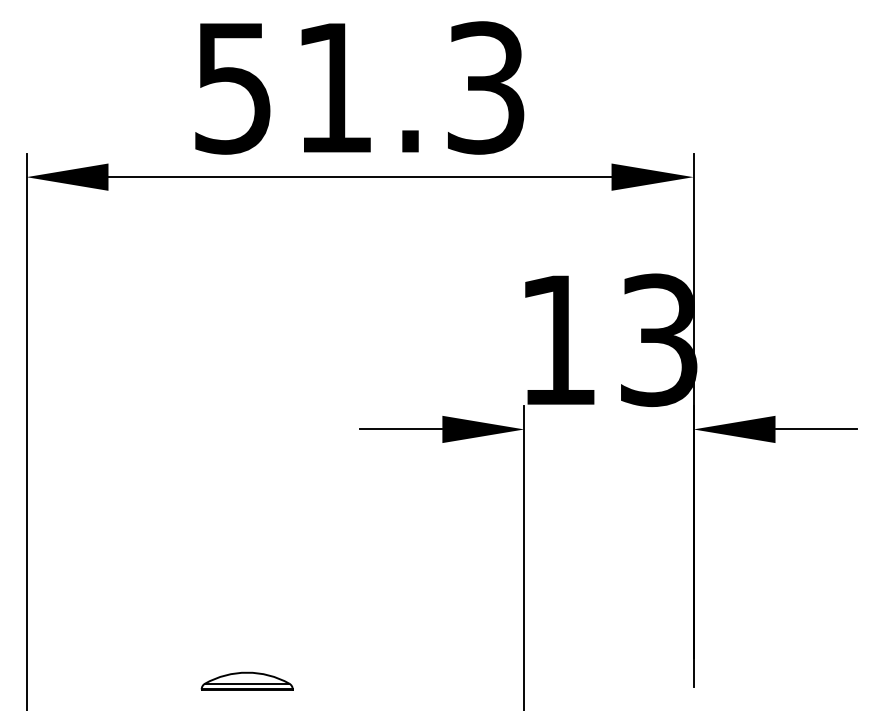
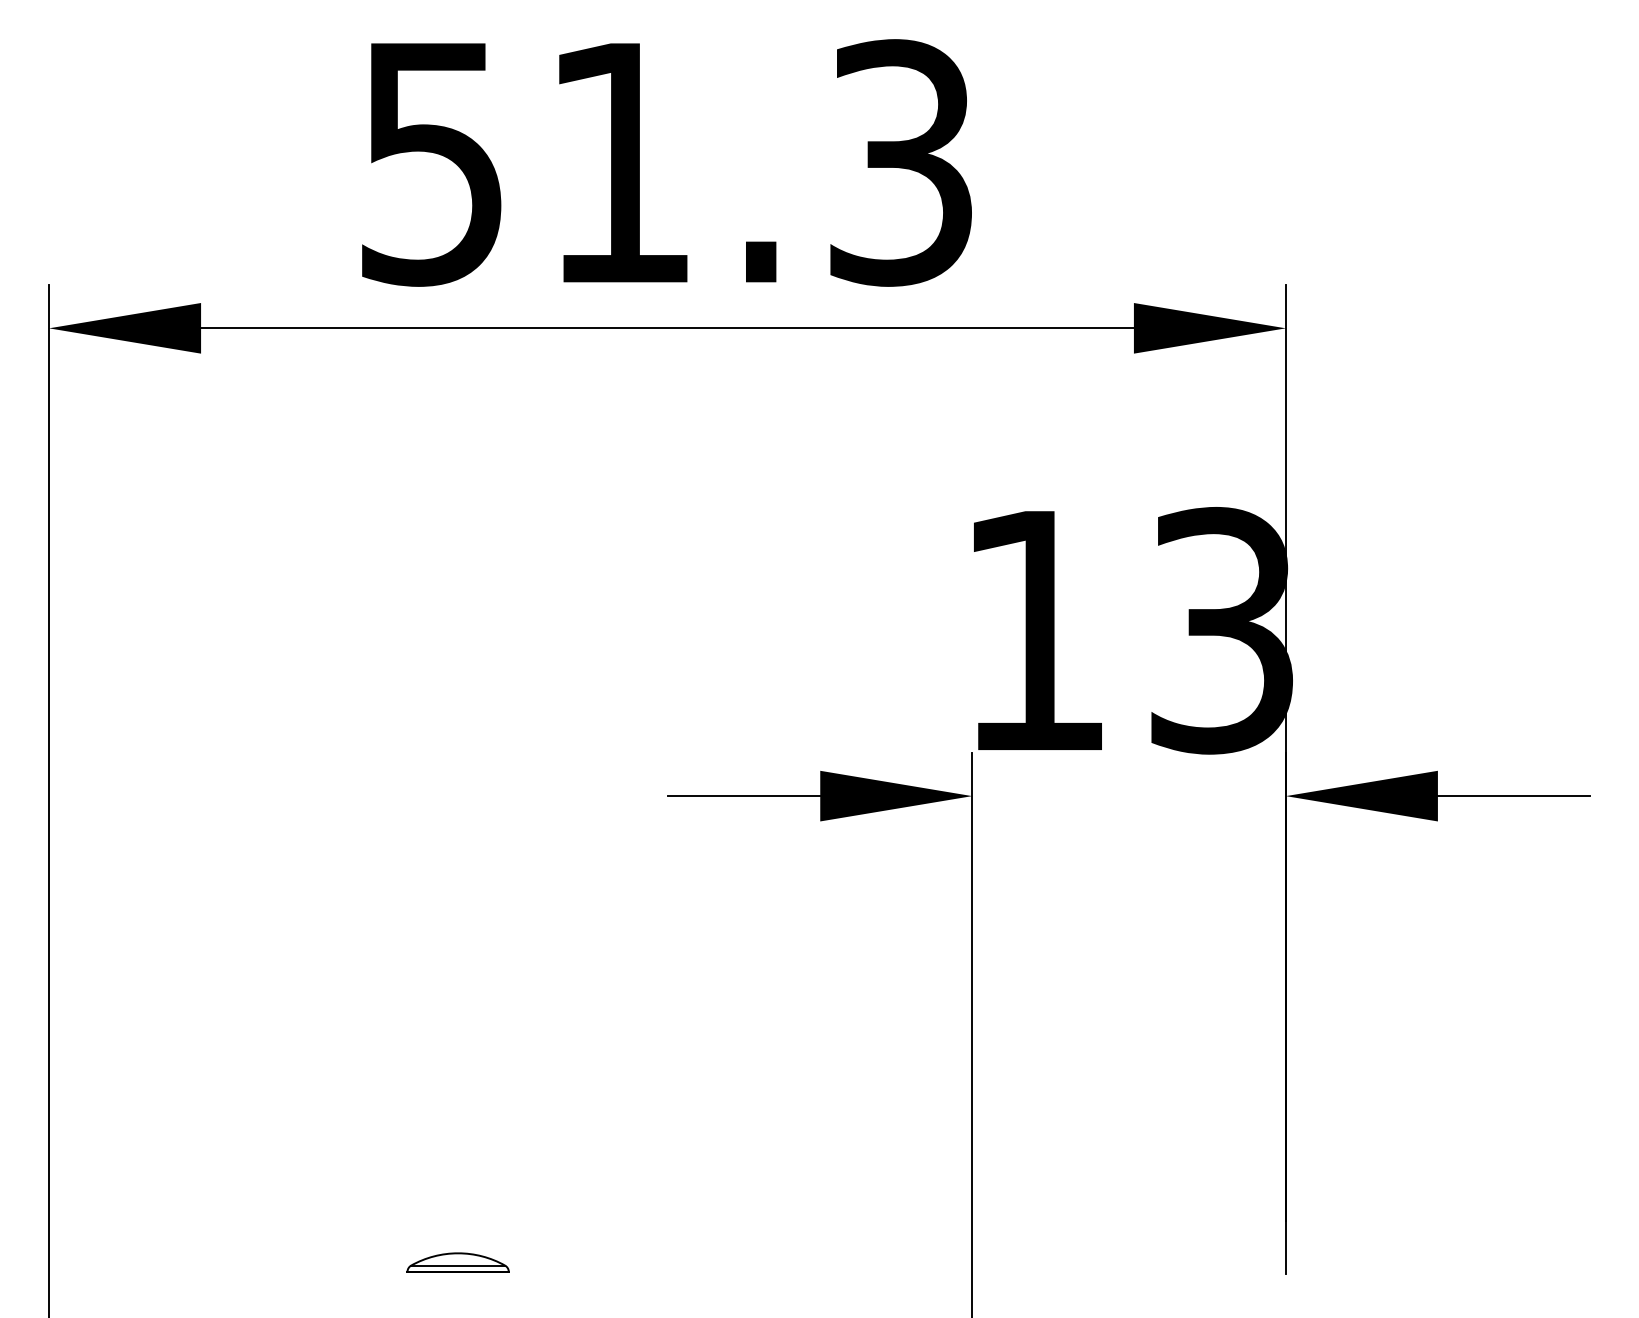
part: (246, 680) -> (456, 1261), size x0.6

